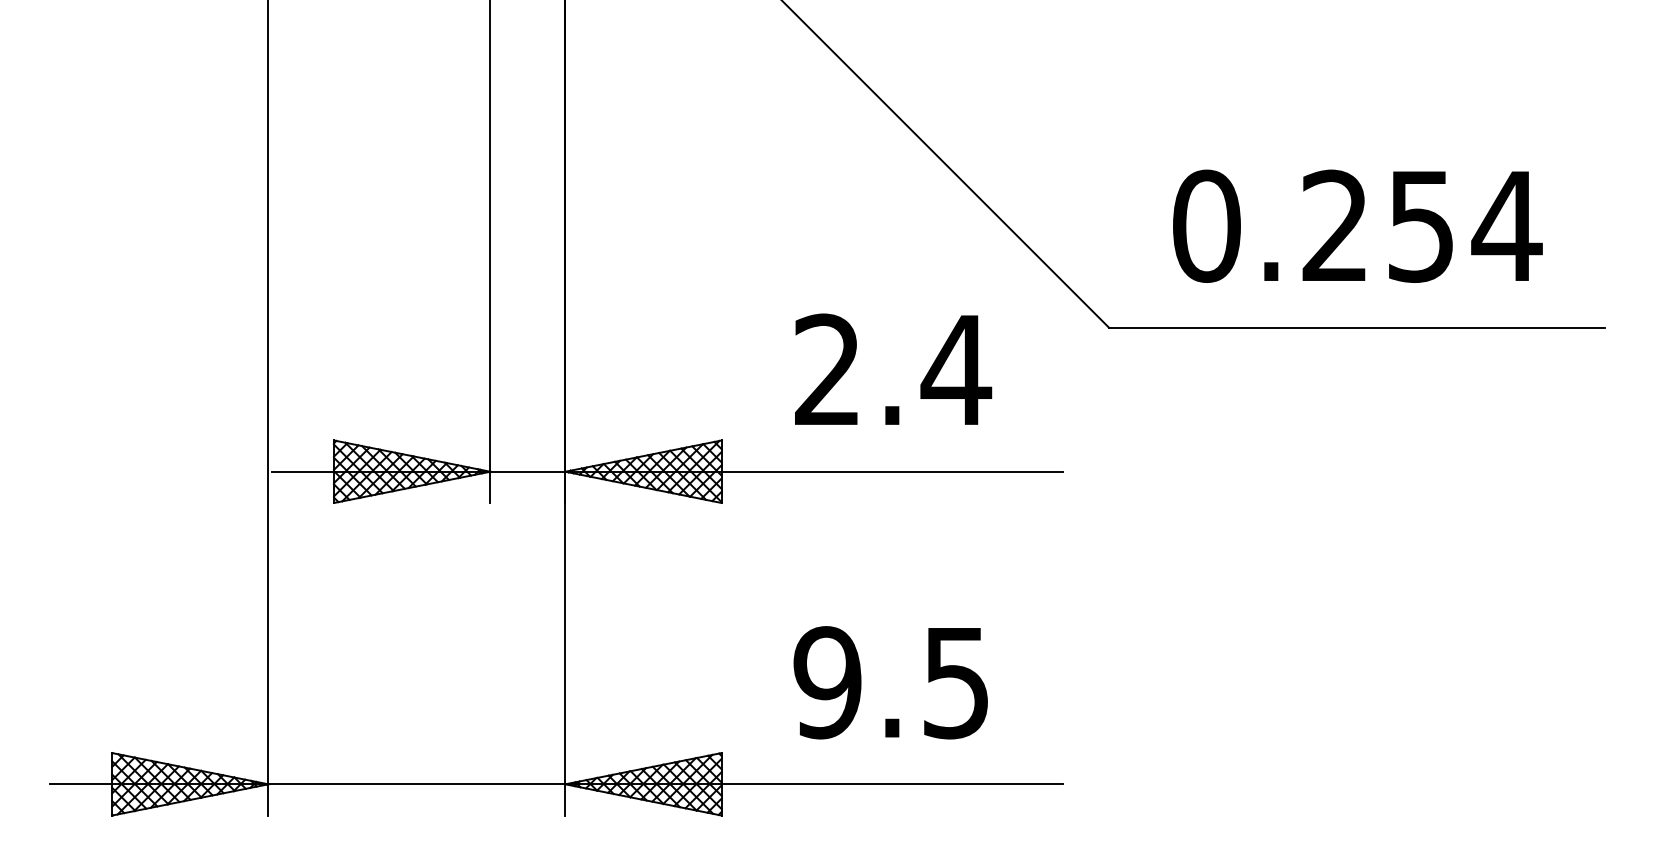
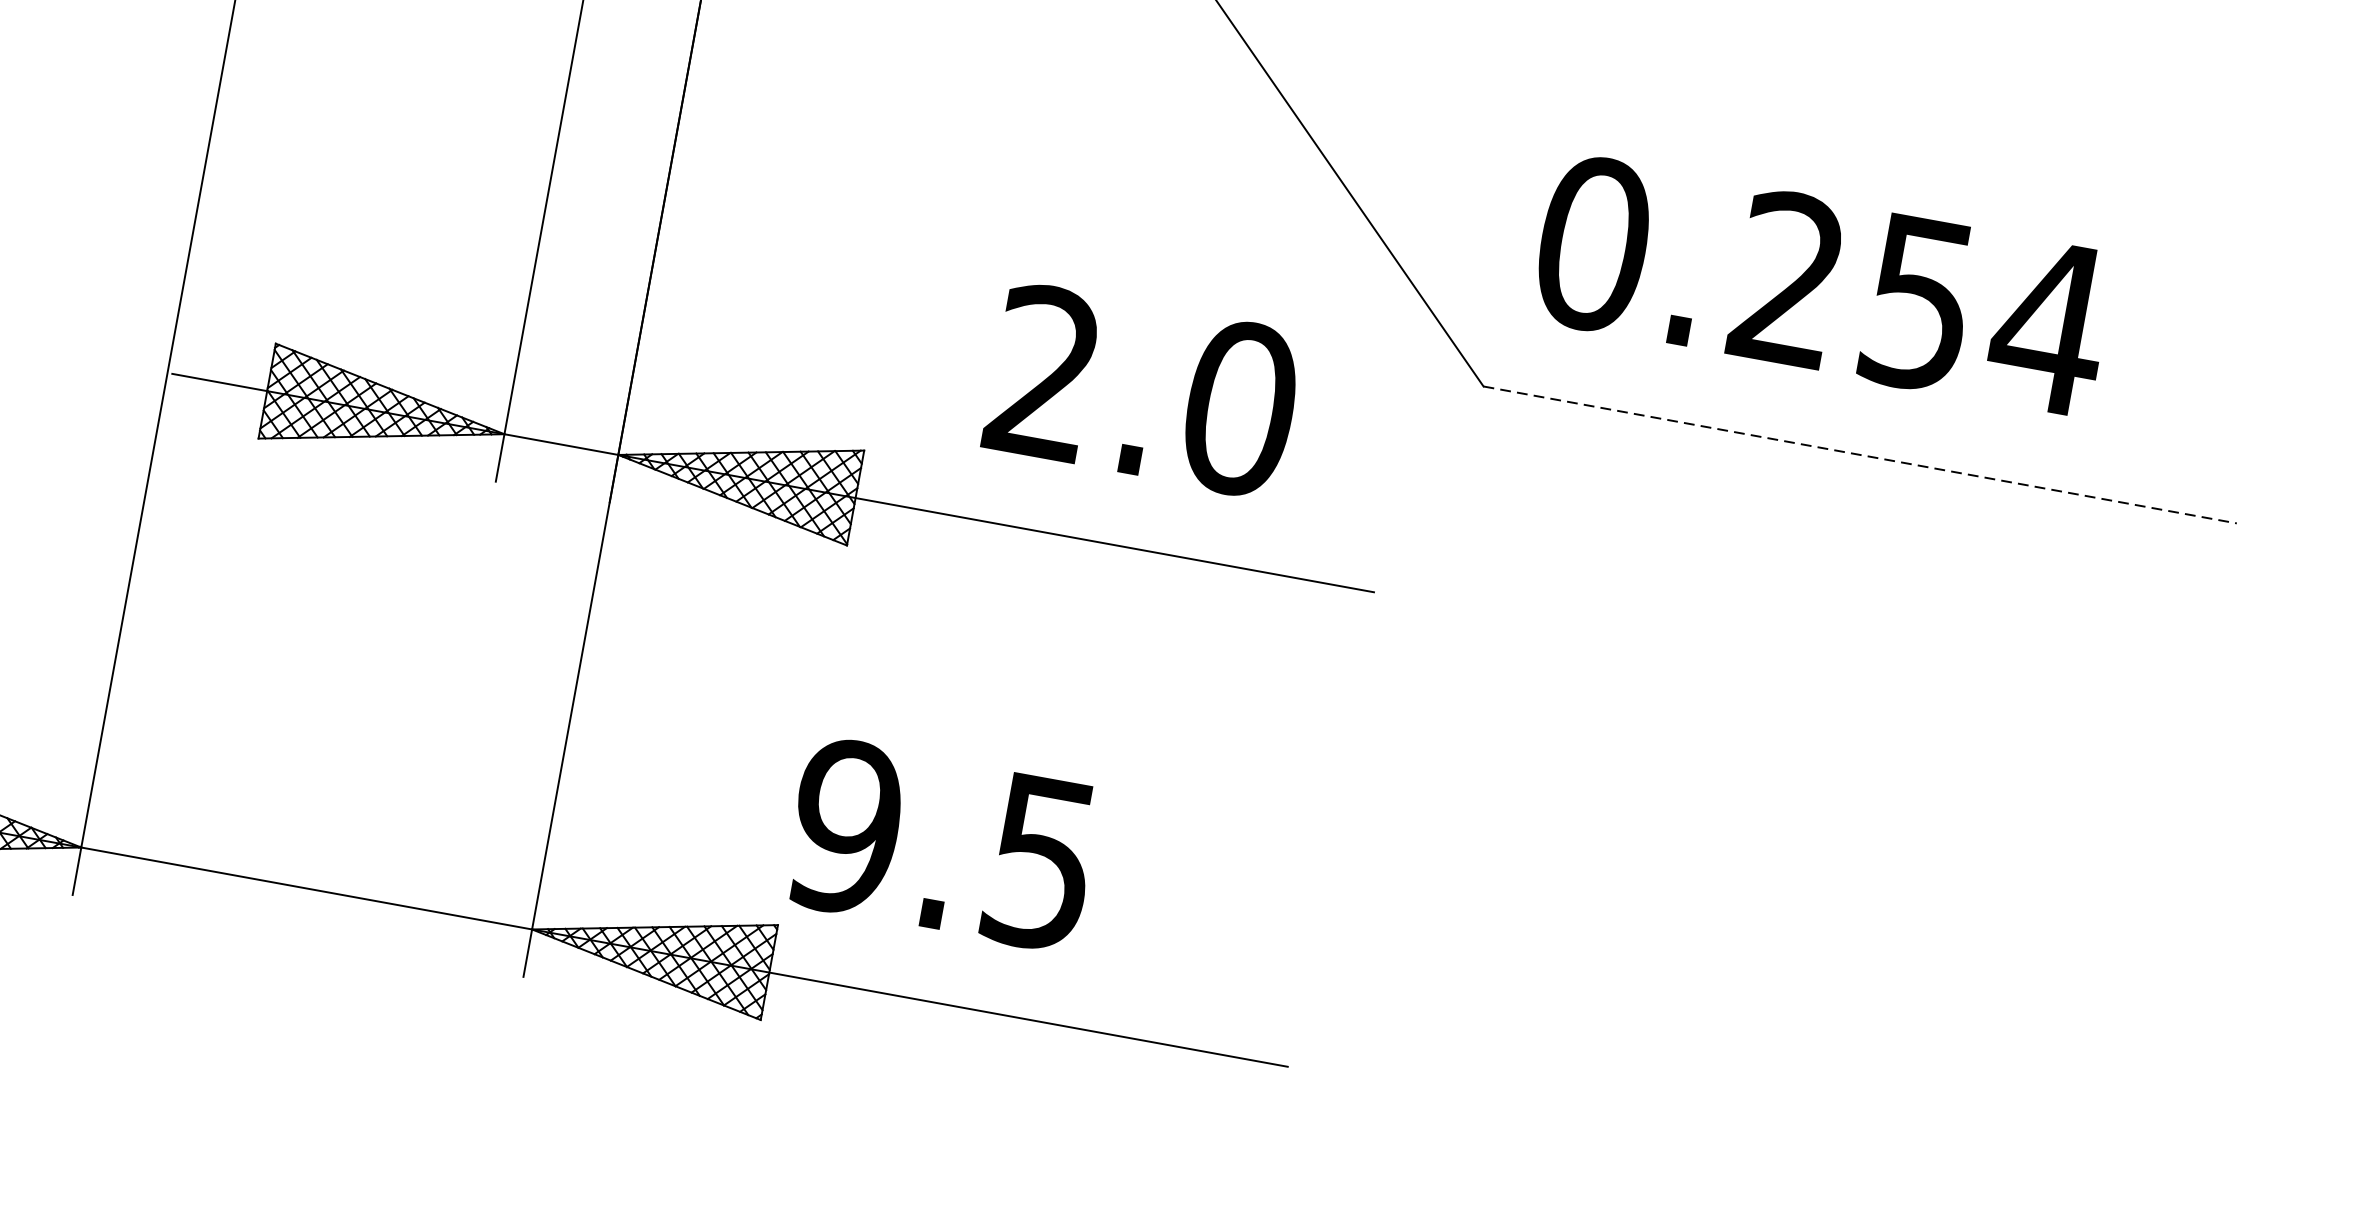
text: (1357, 225) -> (1822, 284), moved
line: (1357, 327) -> (1860, 454), solid -> dashed
text: (956, 369) -> (1240, 407), 2.4 -> 2.0
text: (890, 682) -> (941, 844), moved

